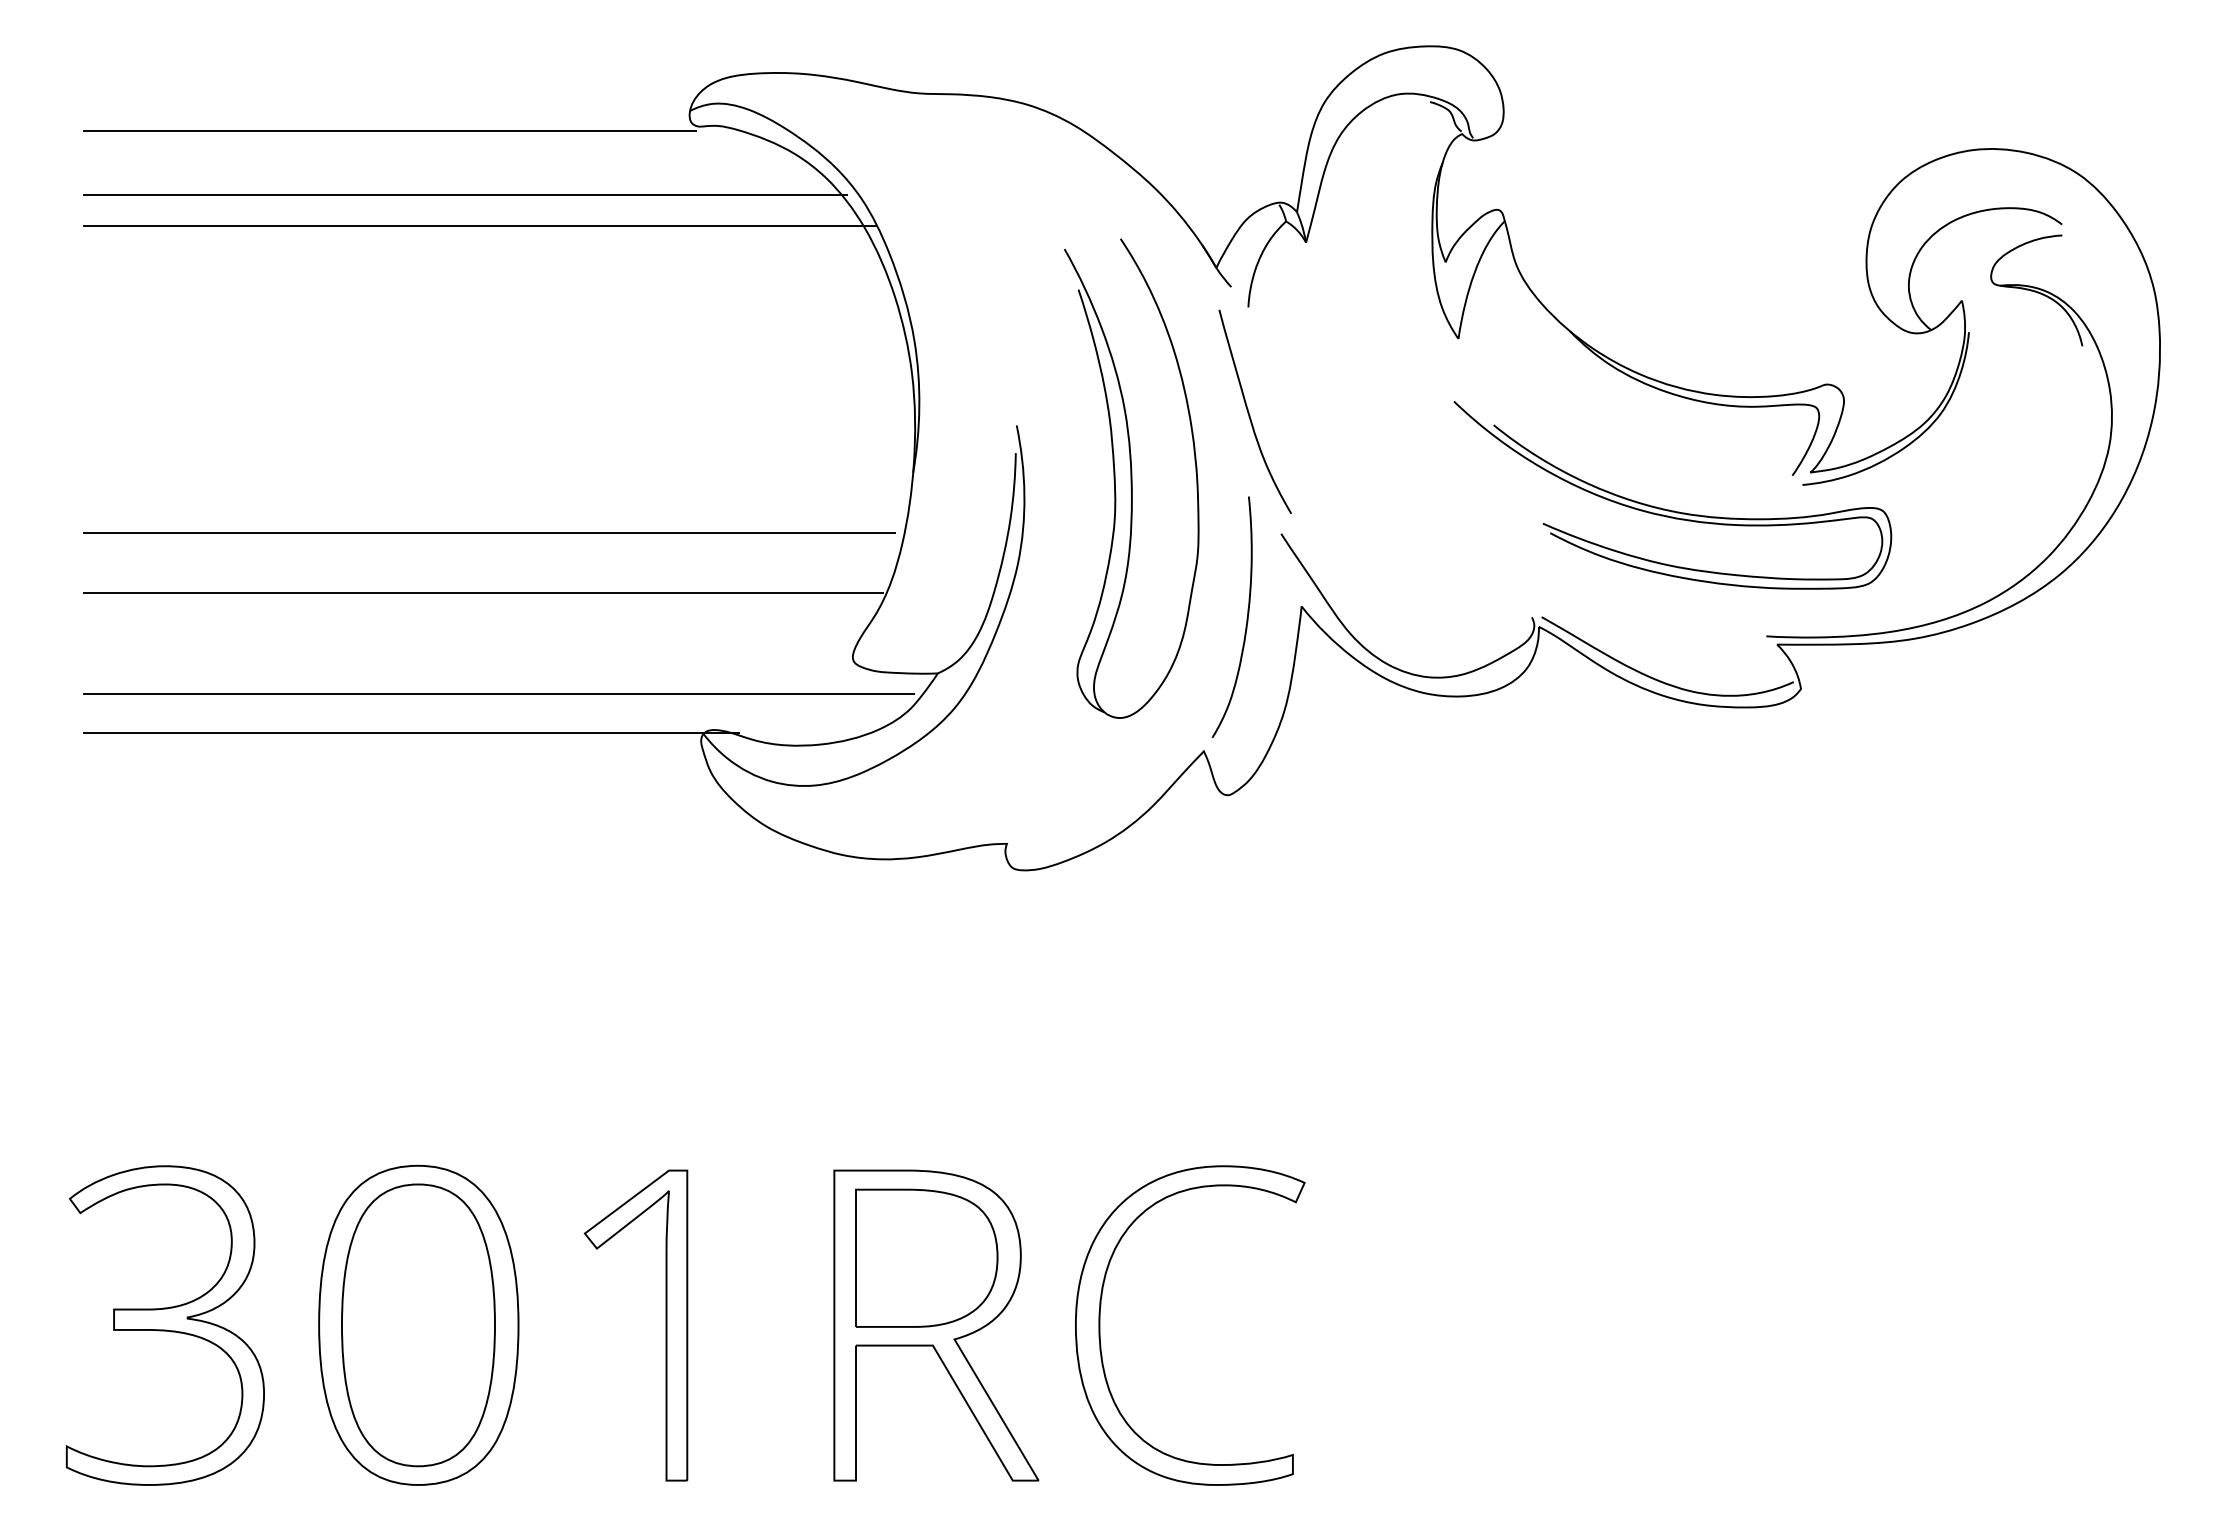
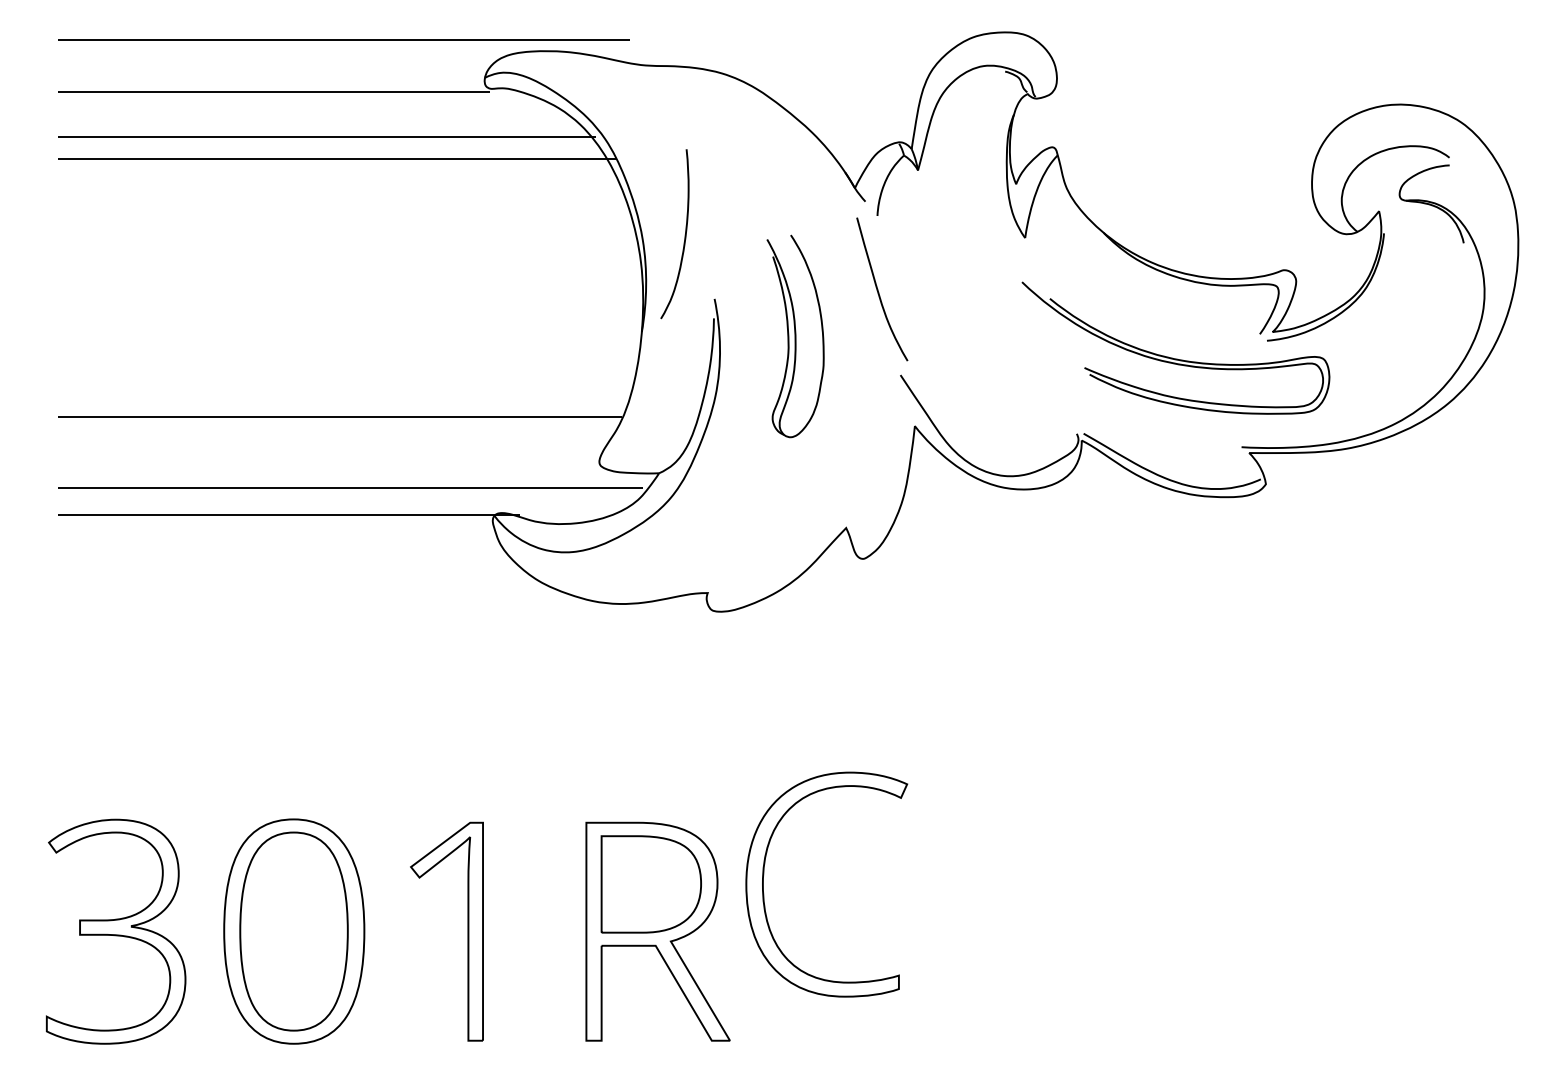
part: (1131, 478) -> (795, 336), size x0.6
line: (489, 532) -> (343, 39), moved
curve: (1246, 617) -> (684, 234), moved
part: (1100, 1325) -> (763, 884), moved

